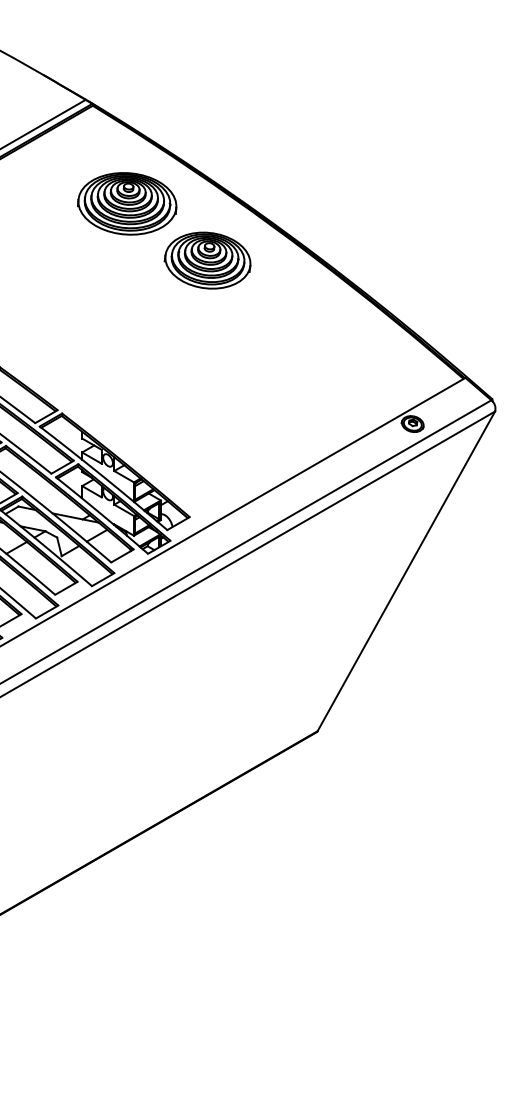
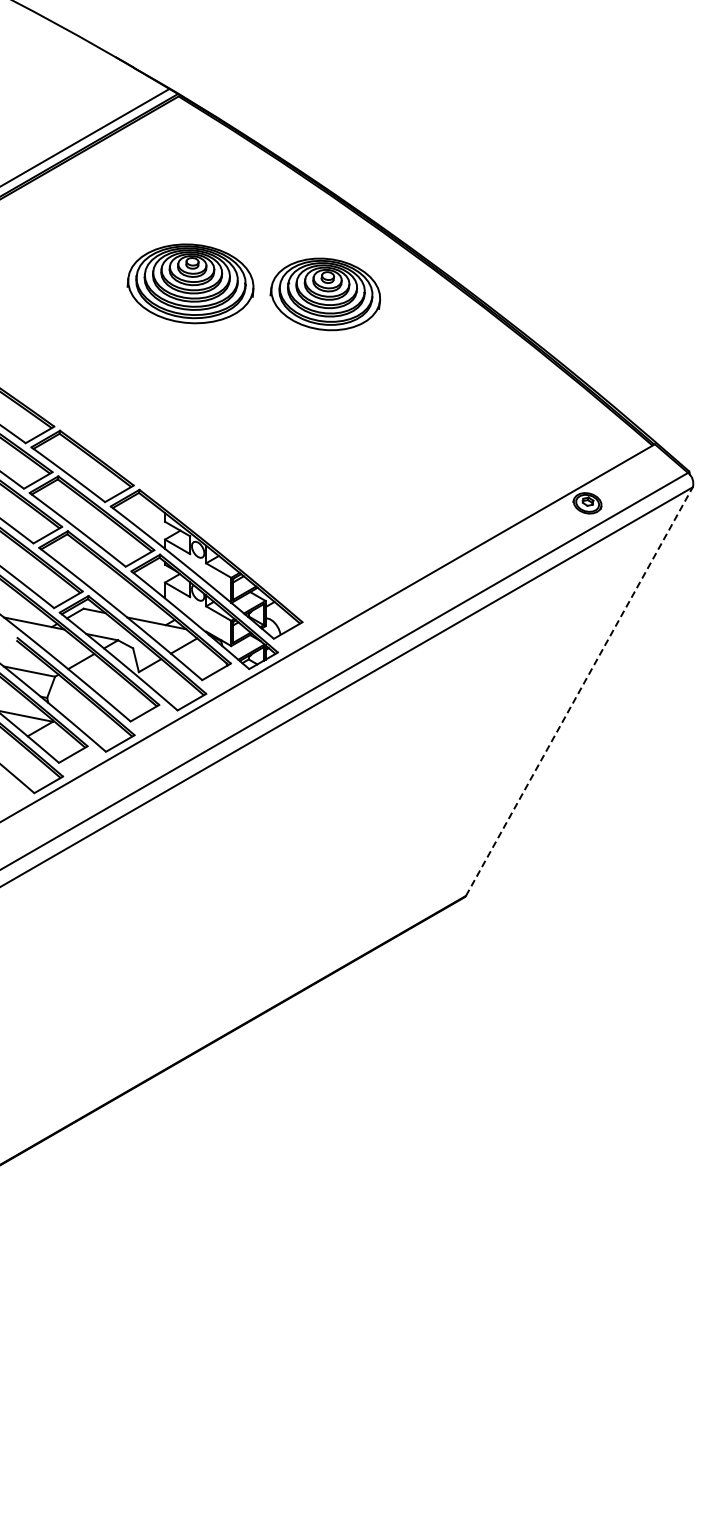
part: (127, 203) -> (190, 283), moved
line: (406, 571) -> (579, 691), solid -> dashed

